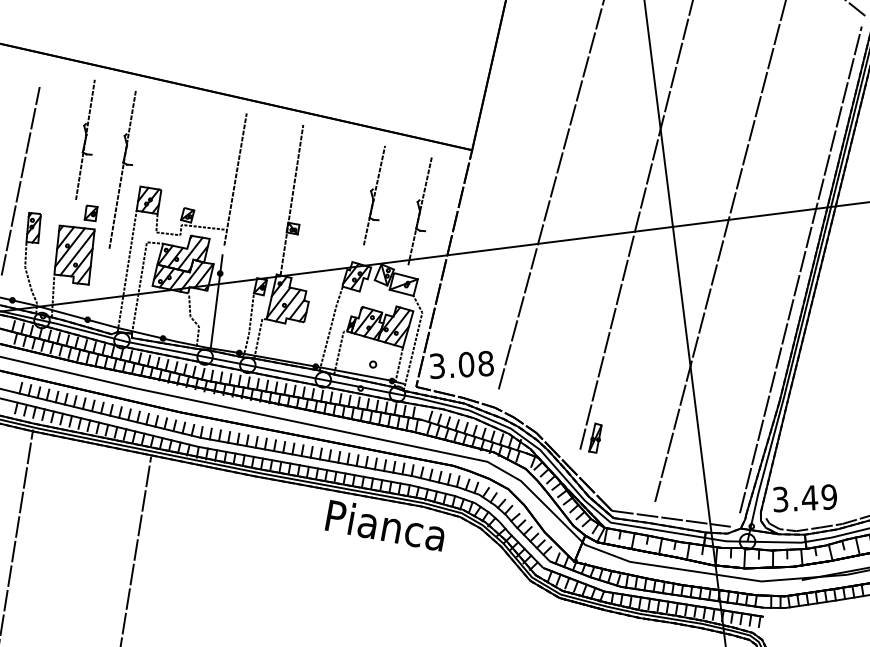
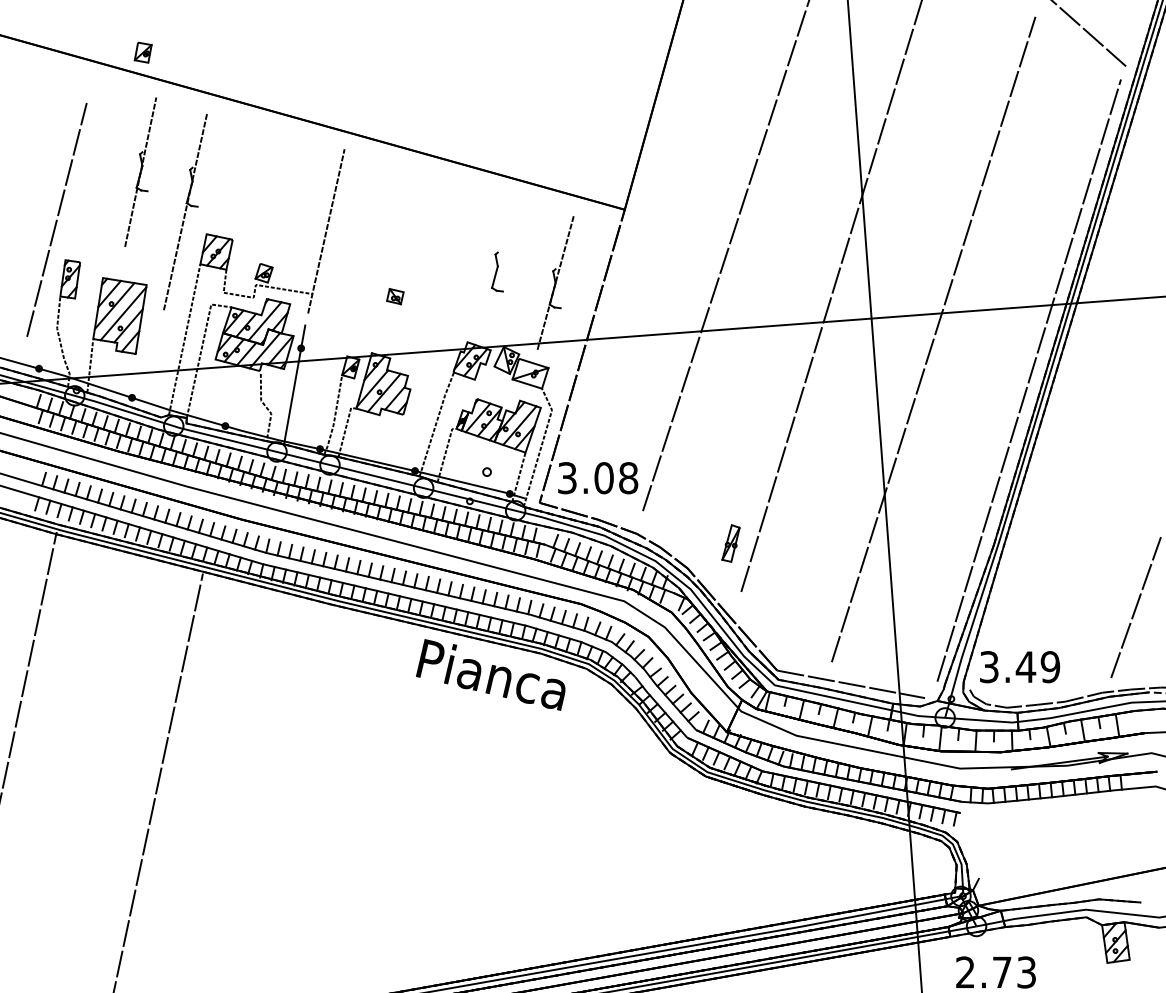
line: (374, 194) -> (499, 259), removed
line: (291, 199) -> (395, 260), removed
part: (90, 213) -> (142, 52), moved
part: (595, 438) -> (730, 543), moved

